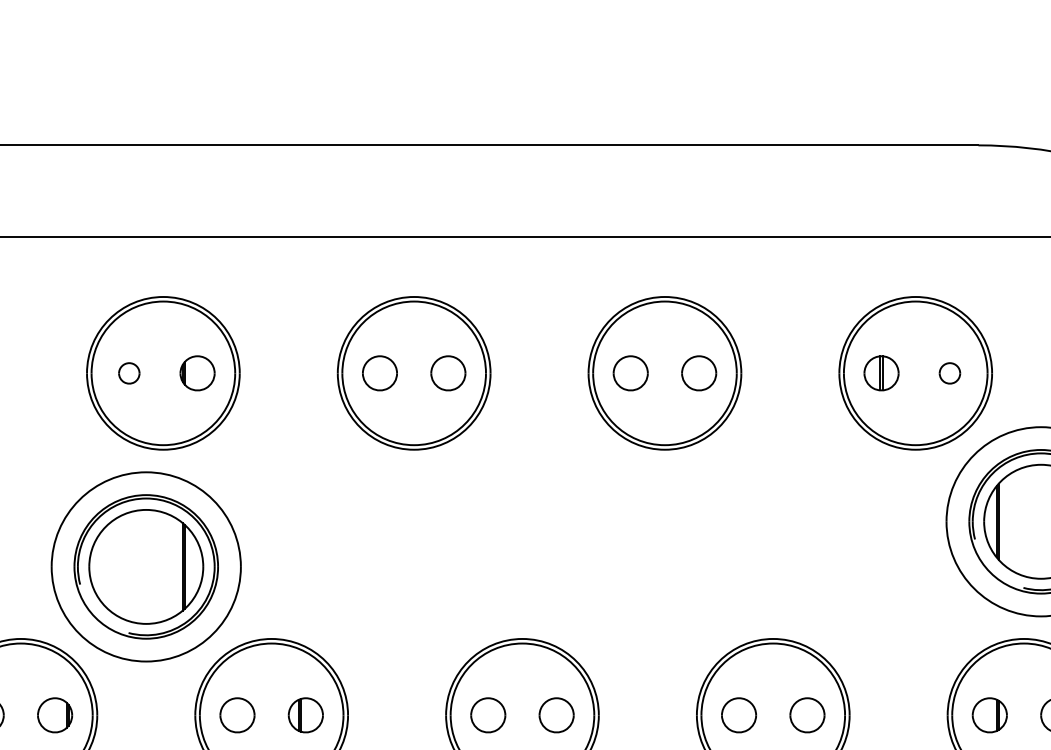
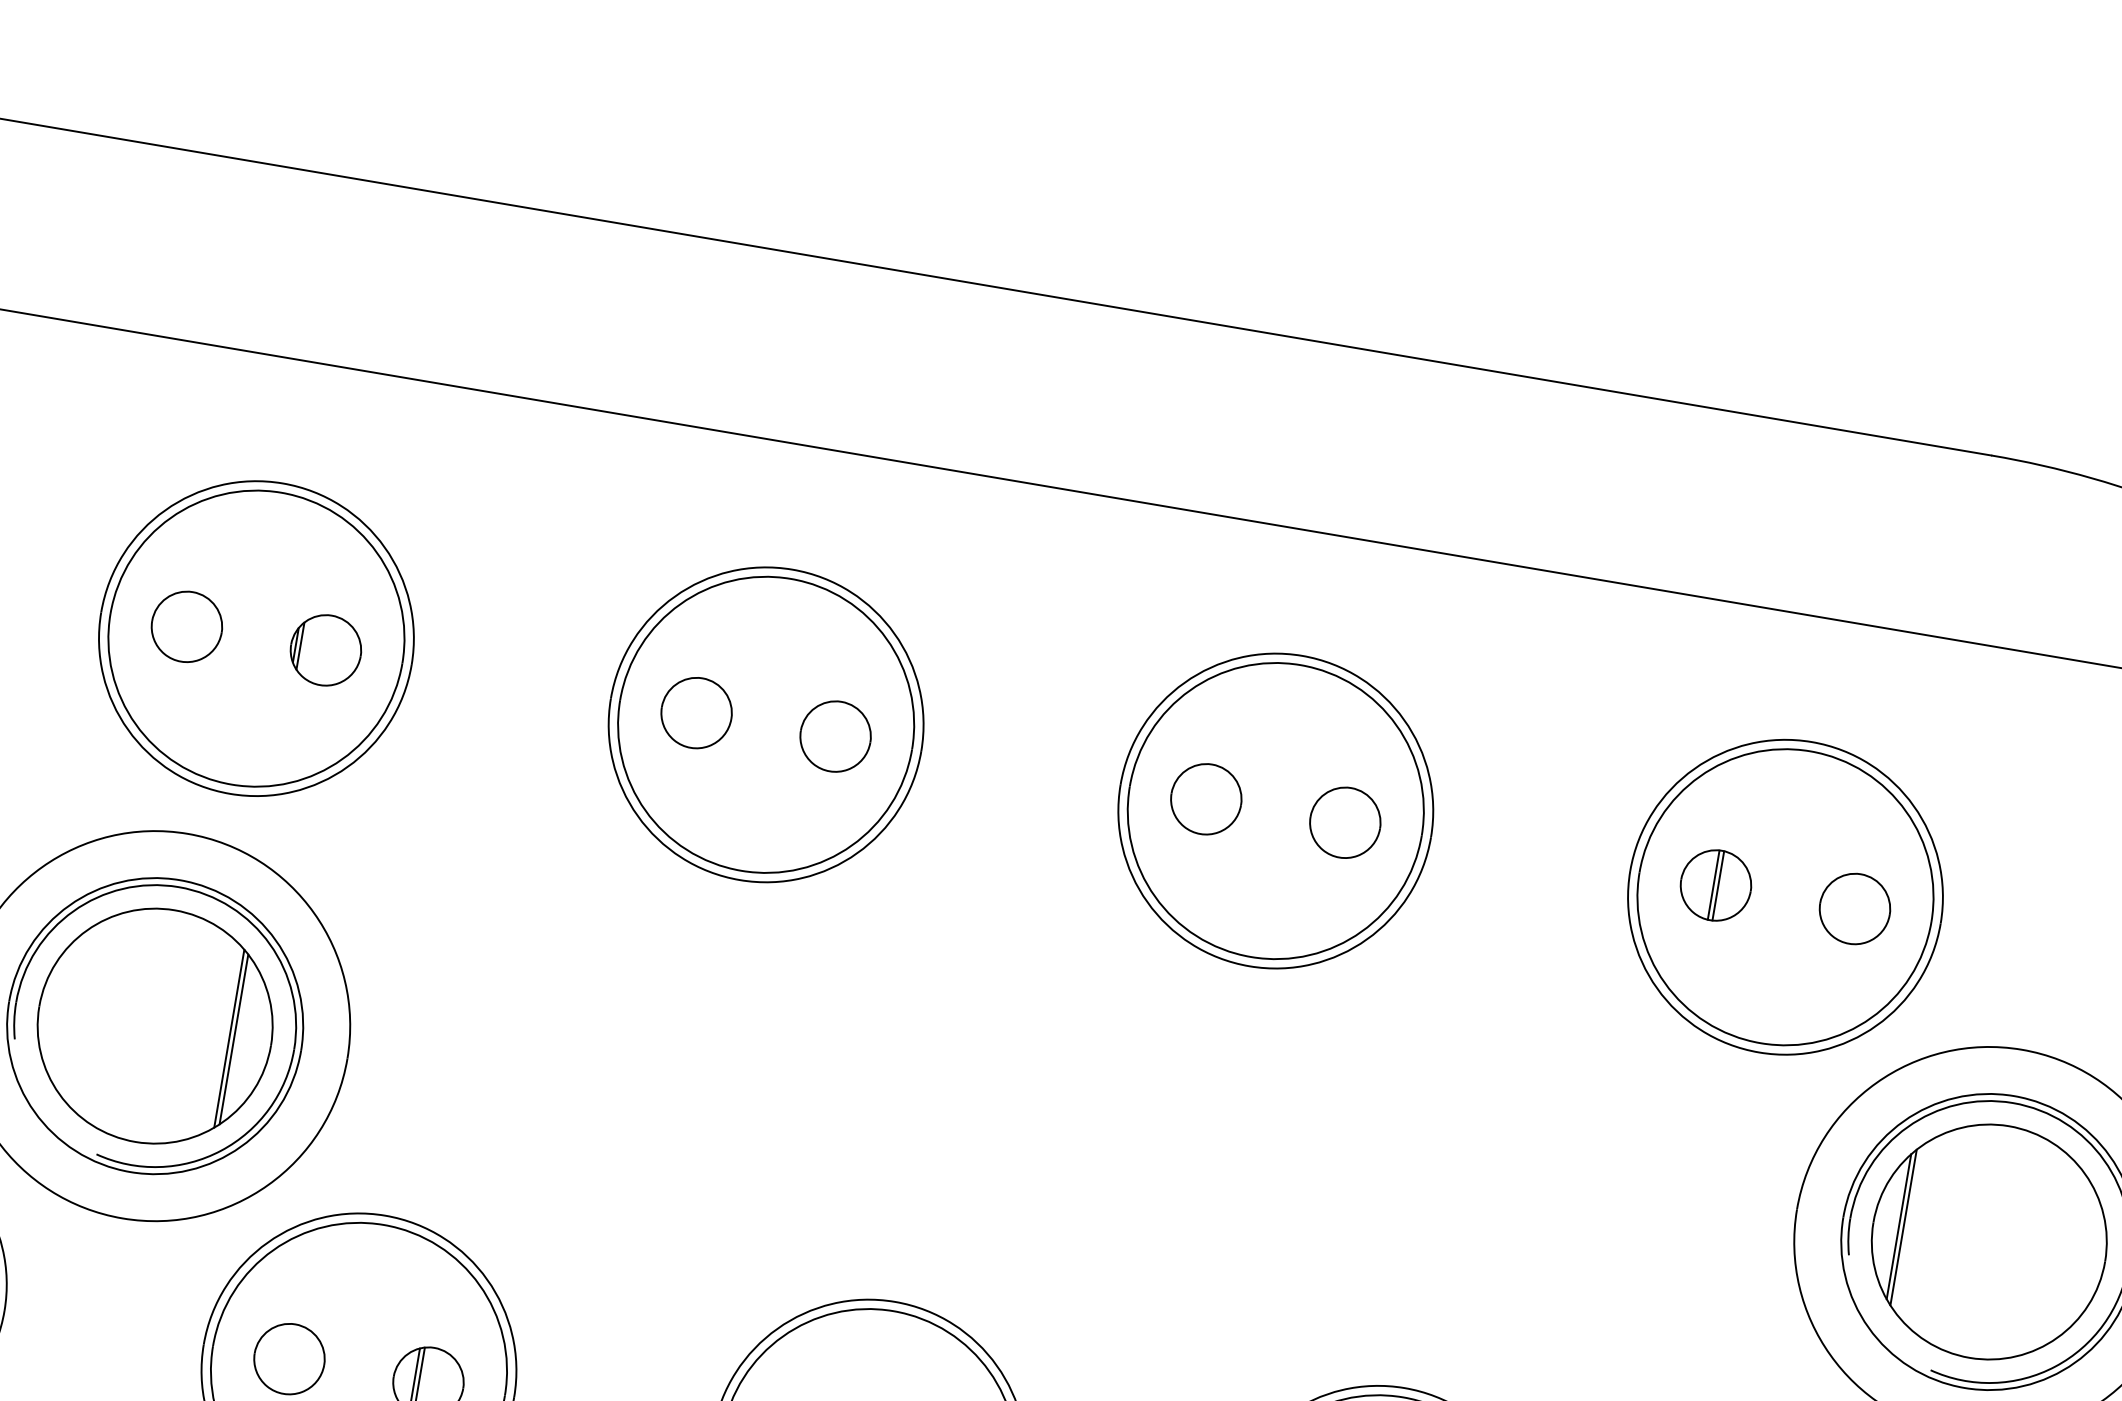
part: (129, 373) -> (187, 627), size x1.67
part: (949, 373) -> (1854, 909), size x1.67

